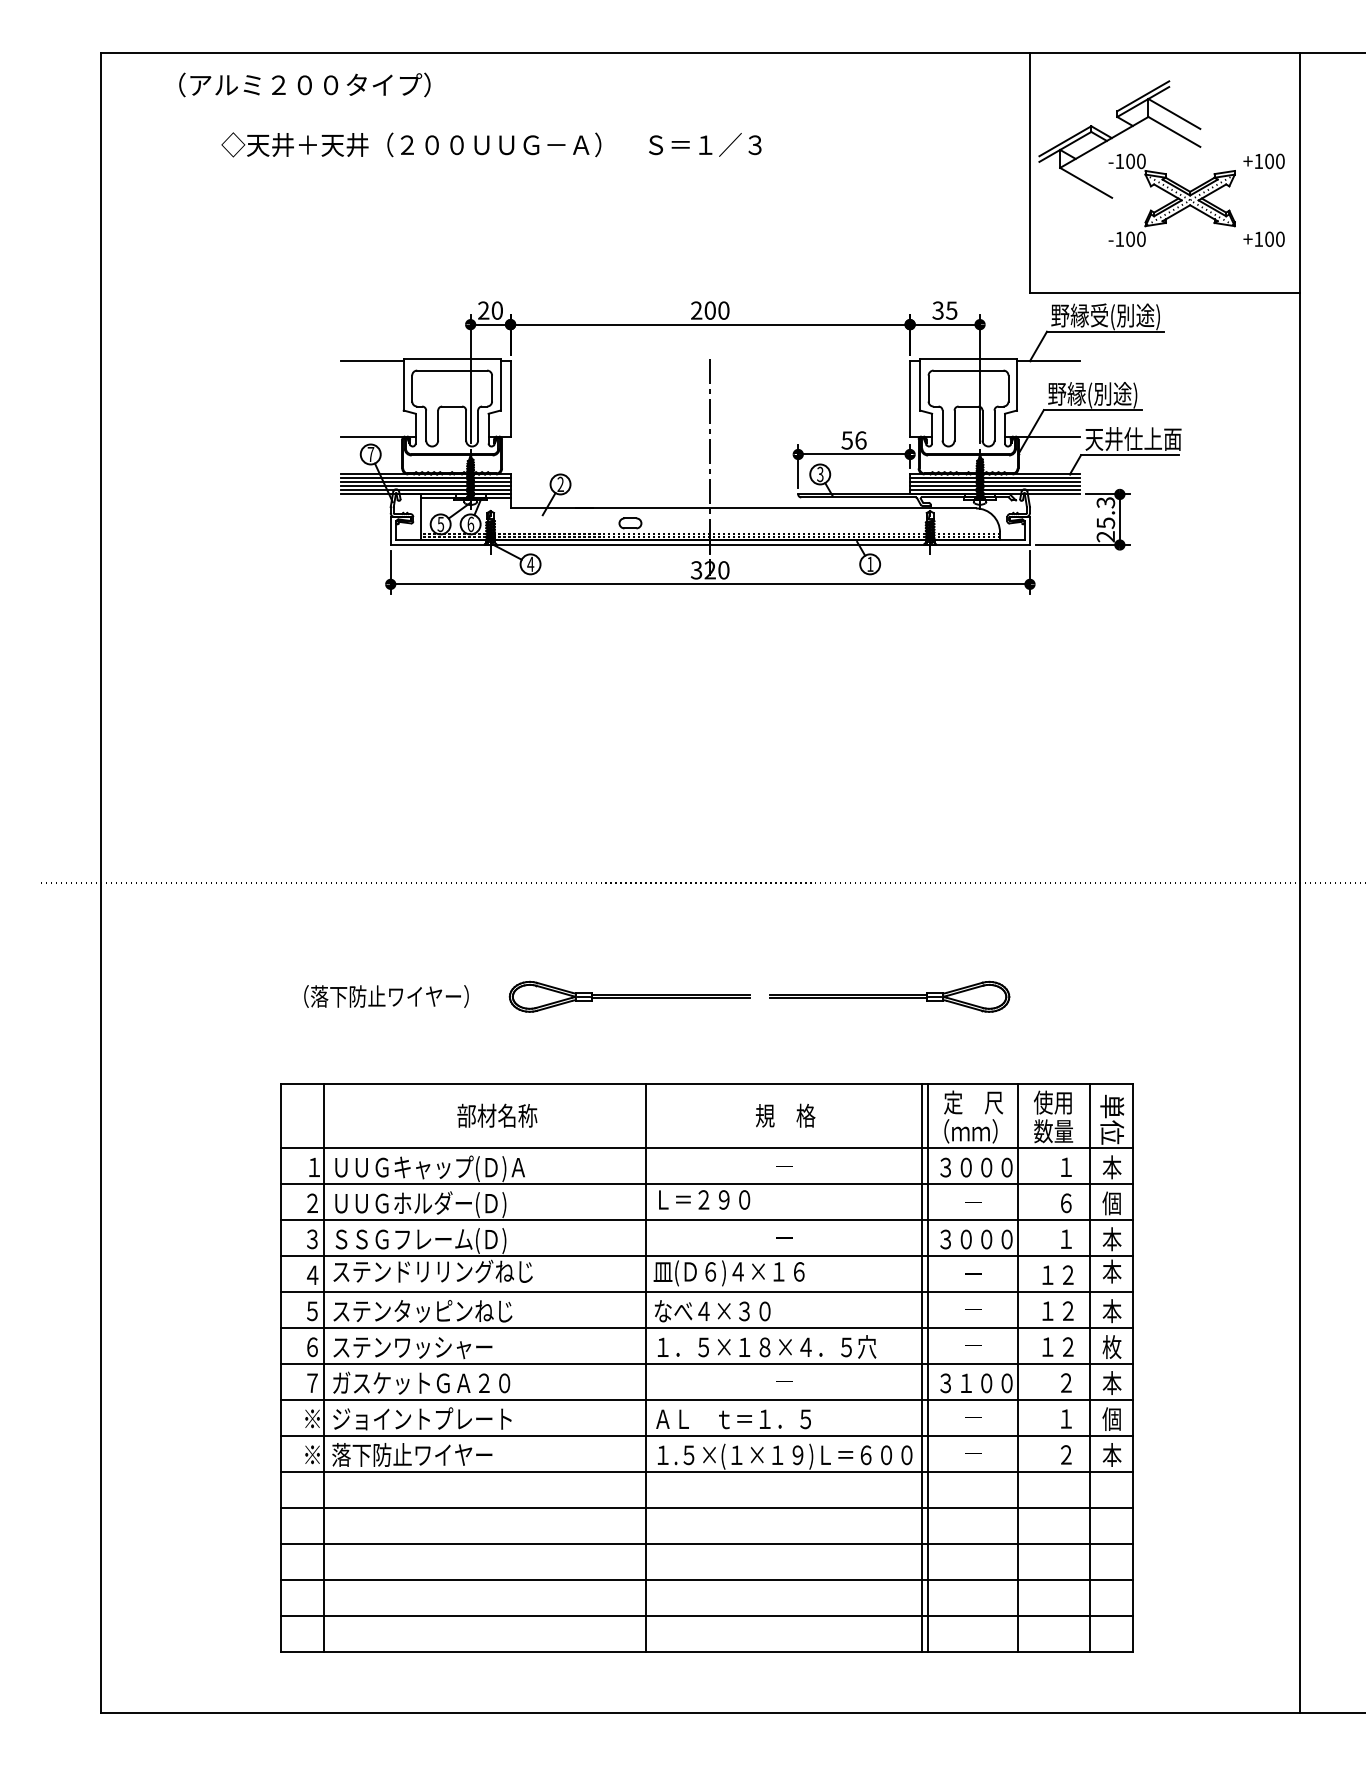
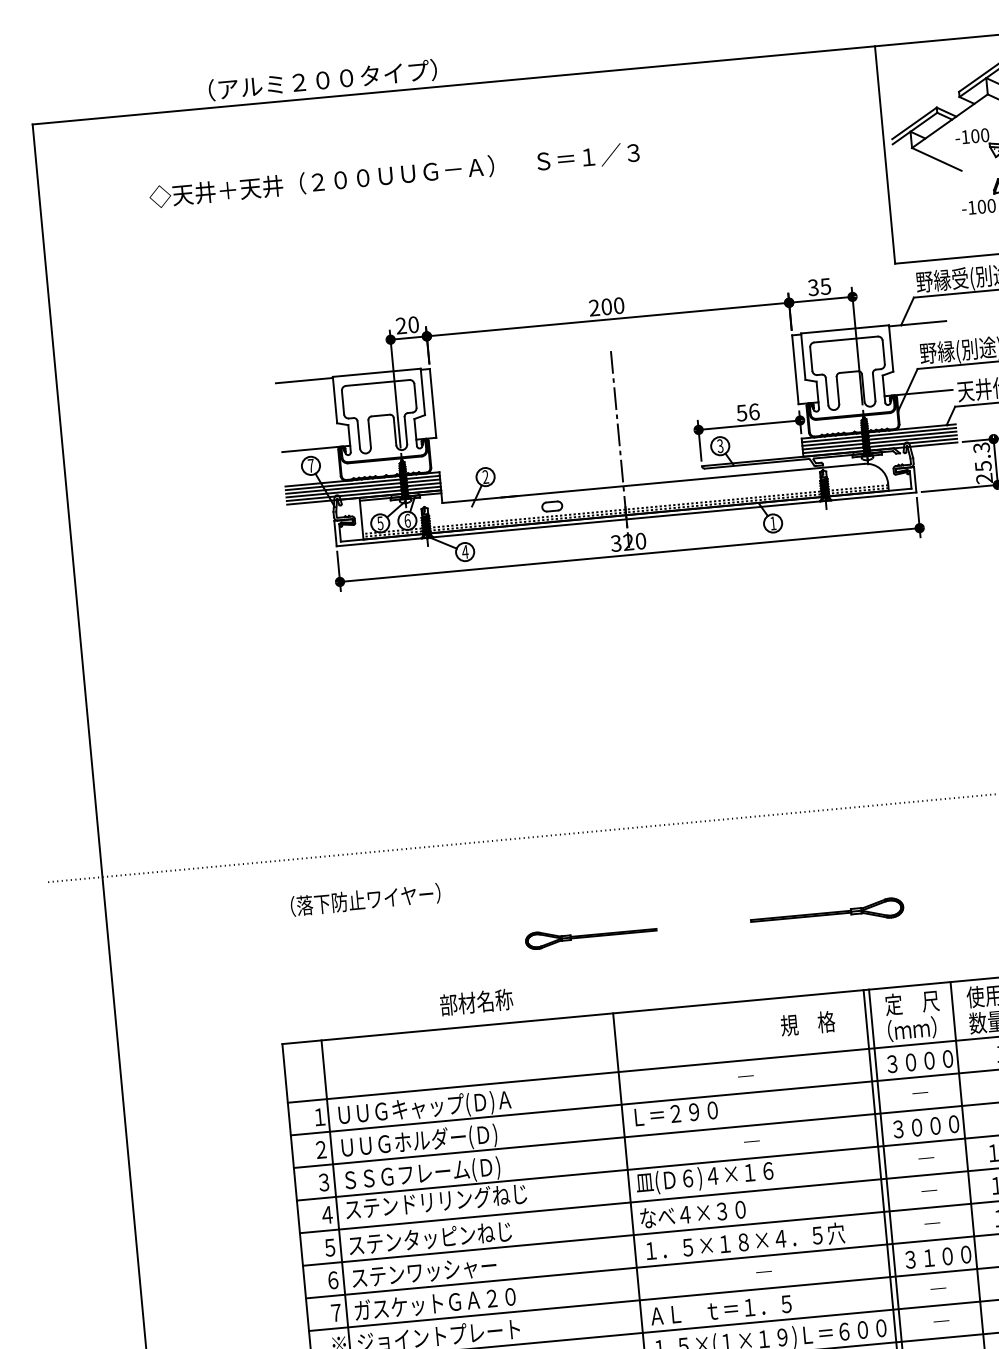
text: (304, 84) -> (322, 79), moved
text: (386, 996) -> (365, 899), moved
part: (629, 996) -> (591, 935), size x0.6
part: (889, 996) -> (826, 913), size x0.7
text: (497, 1115) -> (476, 1002), moved
text: (785, 1115) -> (807, 1023), moved

